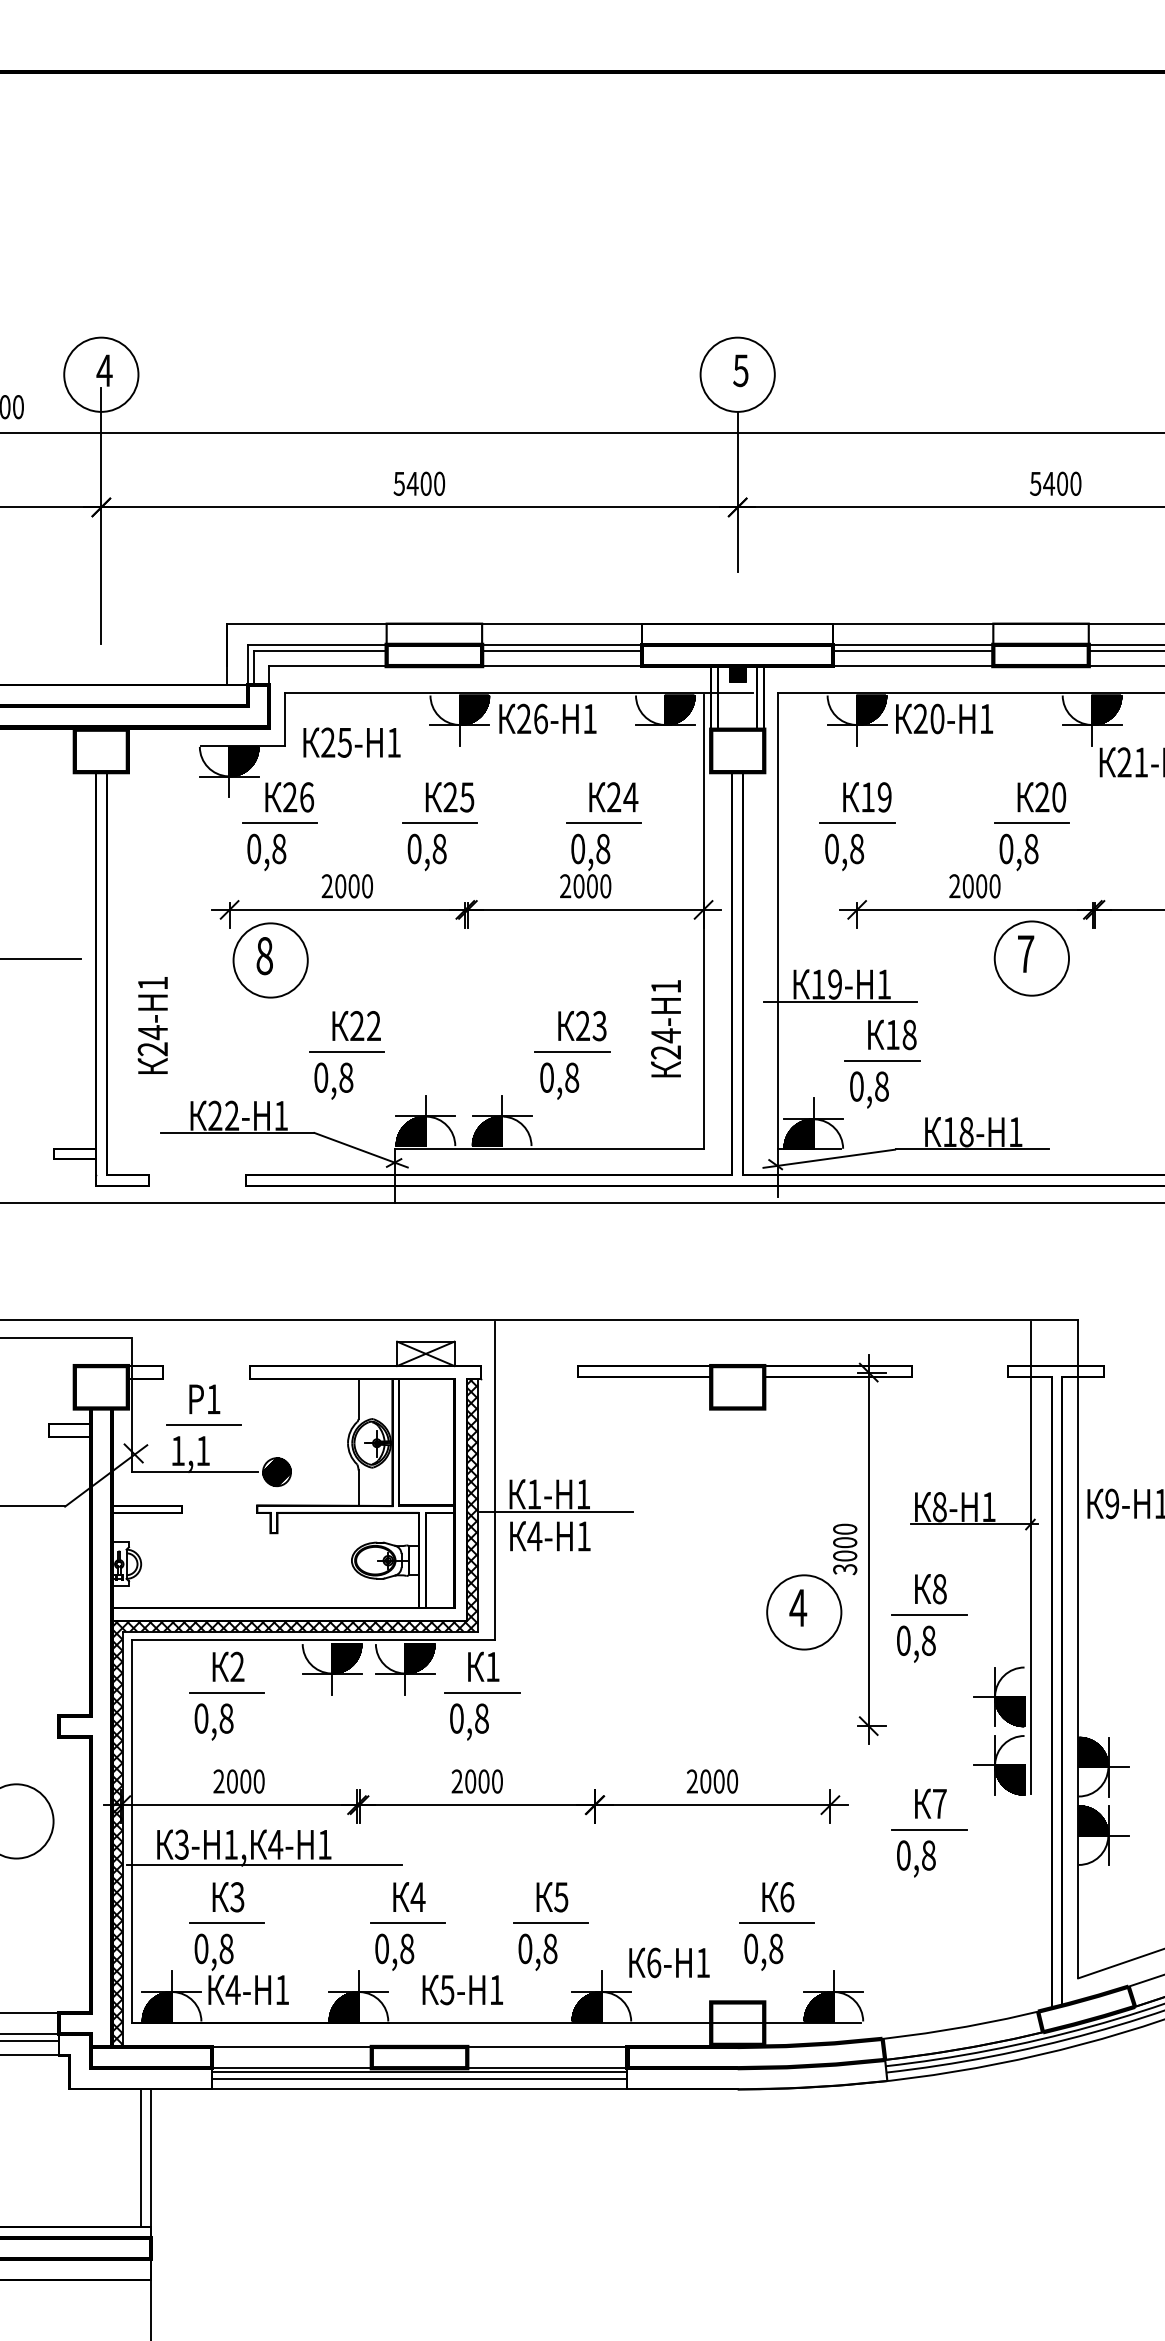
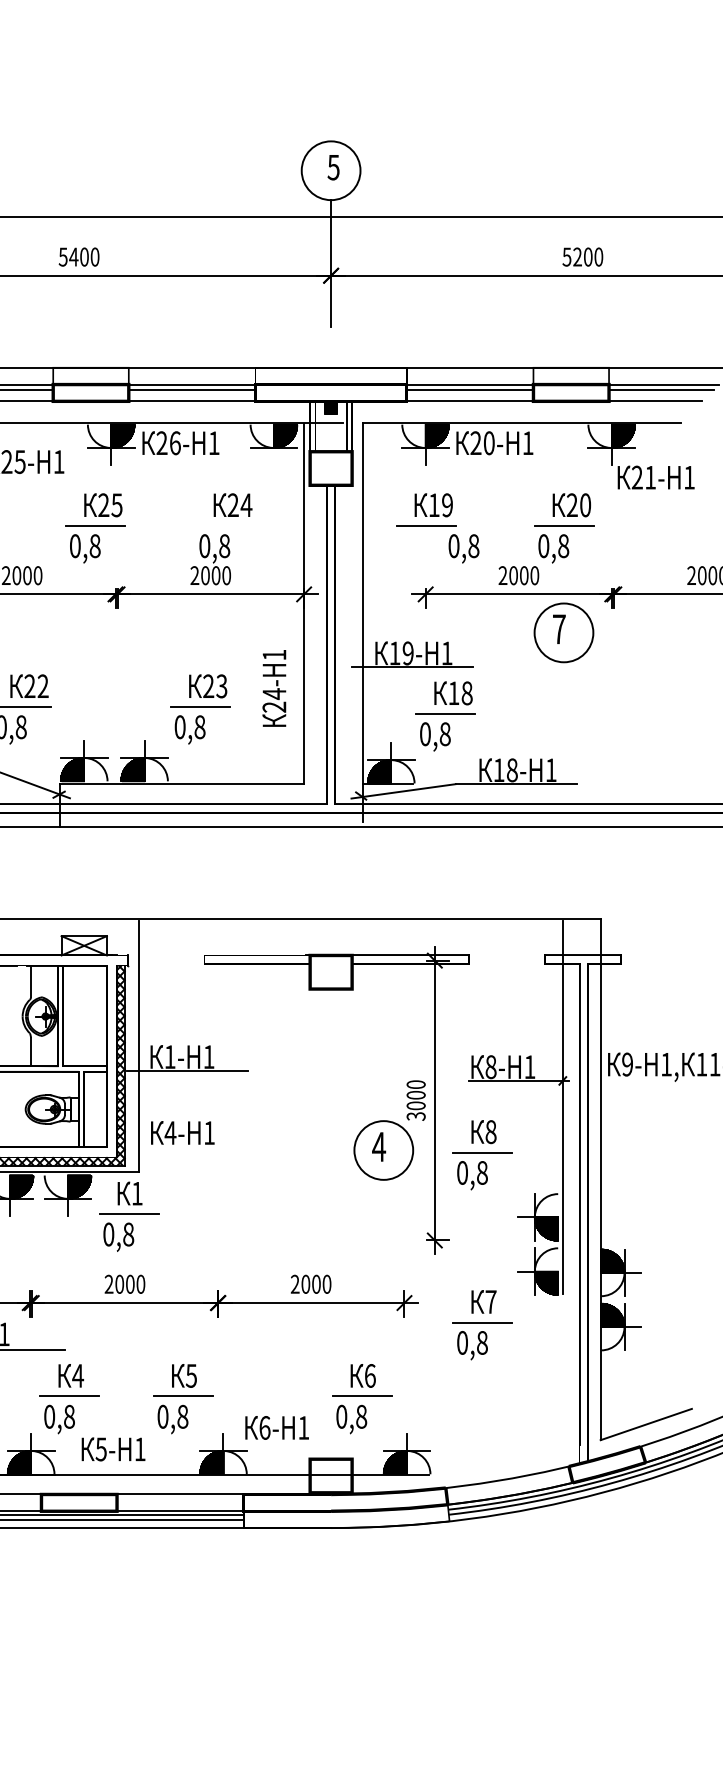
text: (1049, 483) -> (577, 256), 5400 -> 5200
line: (603, 823) -> (224, 525), removed
text: (844, 852) -> (463, 548), moved
text: (550, 1536) -> (182, 1133), moved

